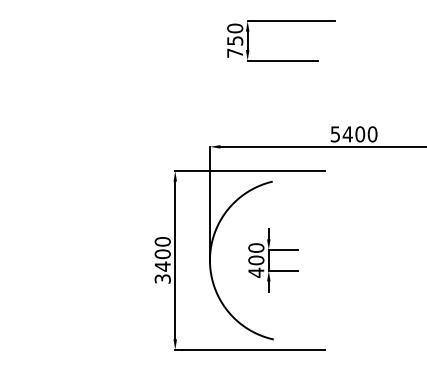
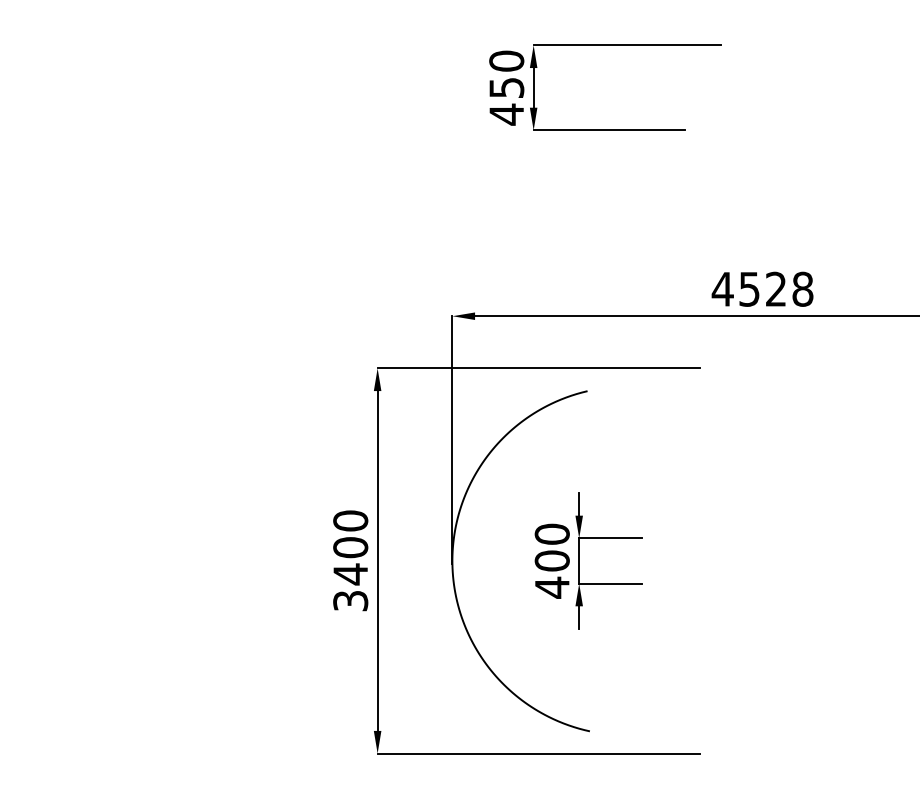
text: (234, 53) -> (505, 115), 750 -> 450
text: (353, 134) -> (761, 289), 5400 -> 4528

